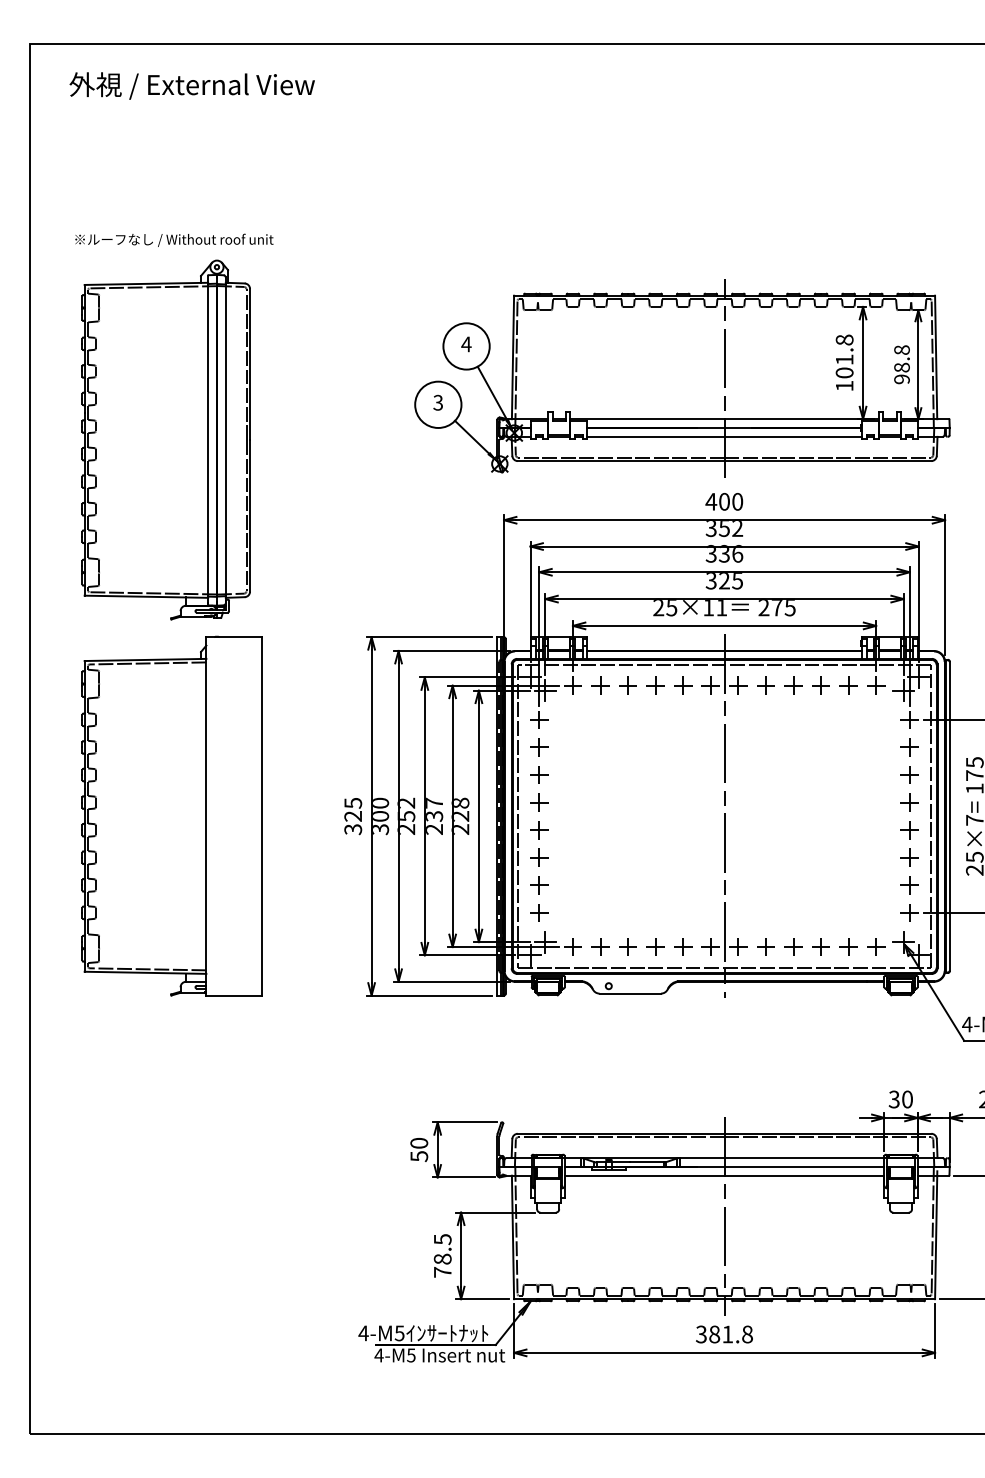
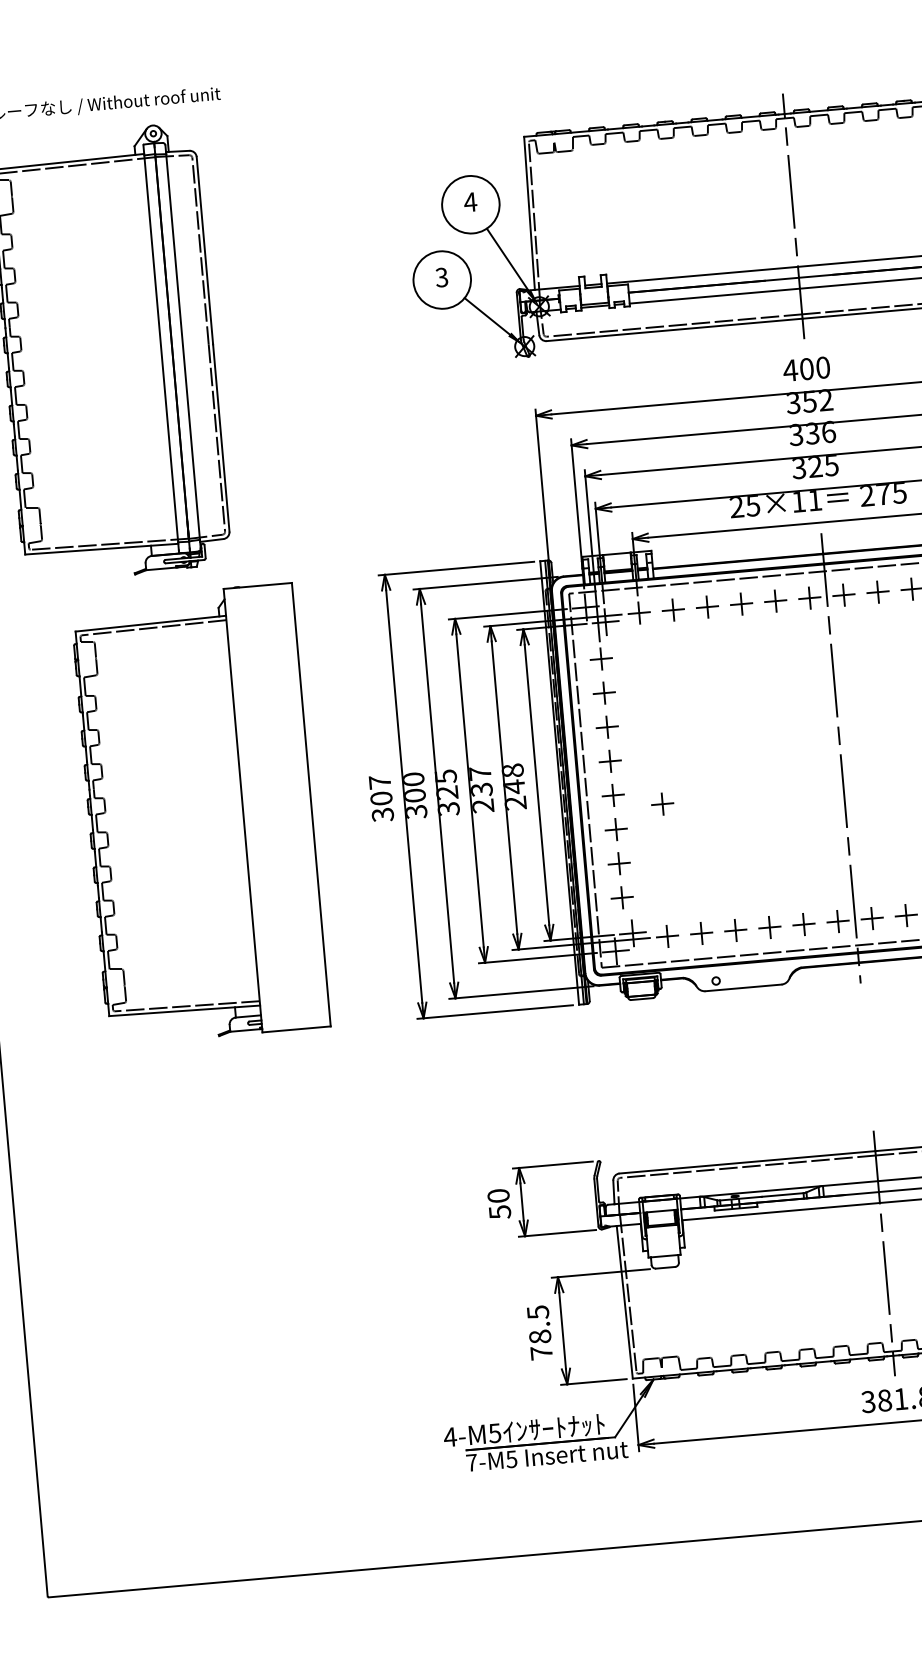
text: (353, 809) -> (381, 790), 325 -> 307
part: (171, 815) -> (199, 813), moved
text: (406, 816) -> (447, 792), 252 -> 325
text: (460, 816) -> (514, 787), 228 -> 248
part: (578, 840) -> (662, 804), added
text: (378, 1355) -> (471, 1462), 4-M5 -> 7-M5

